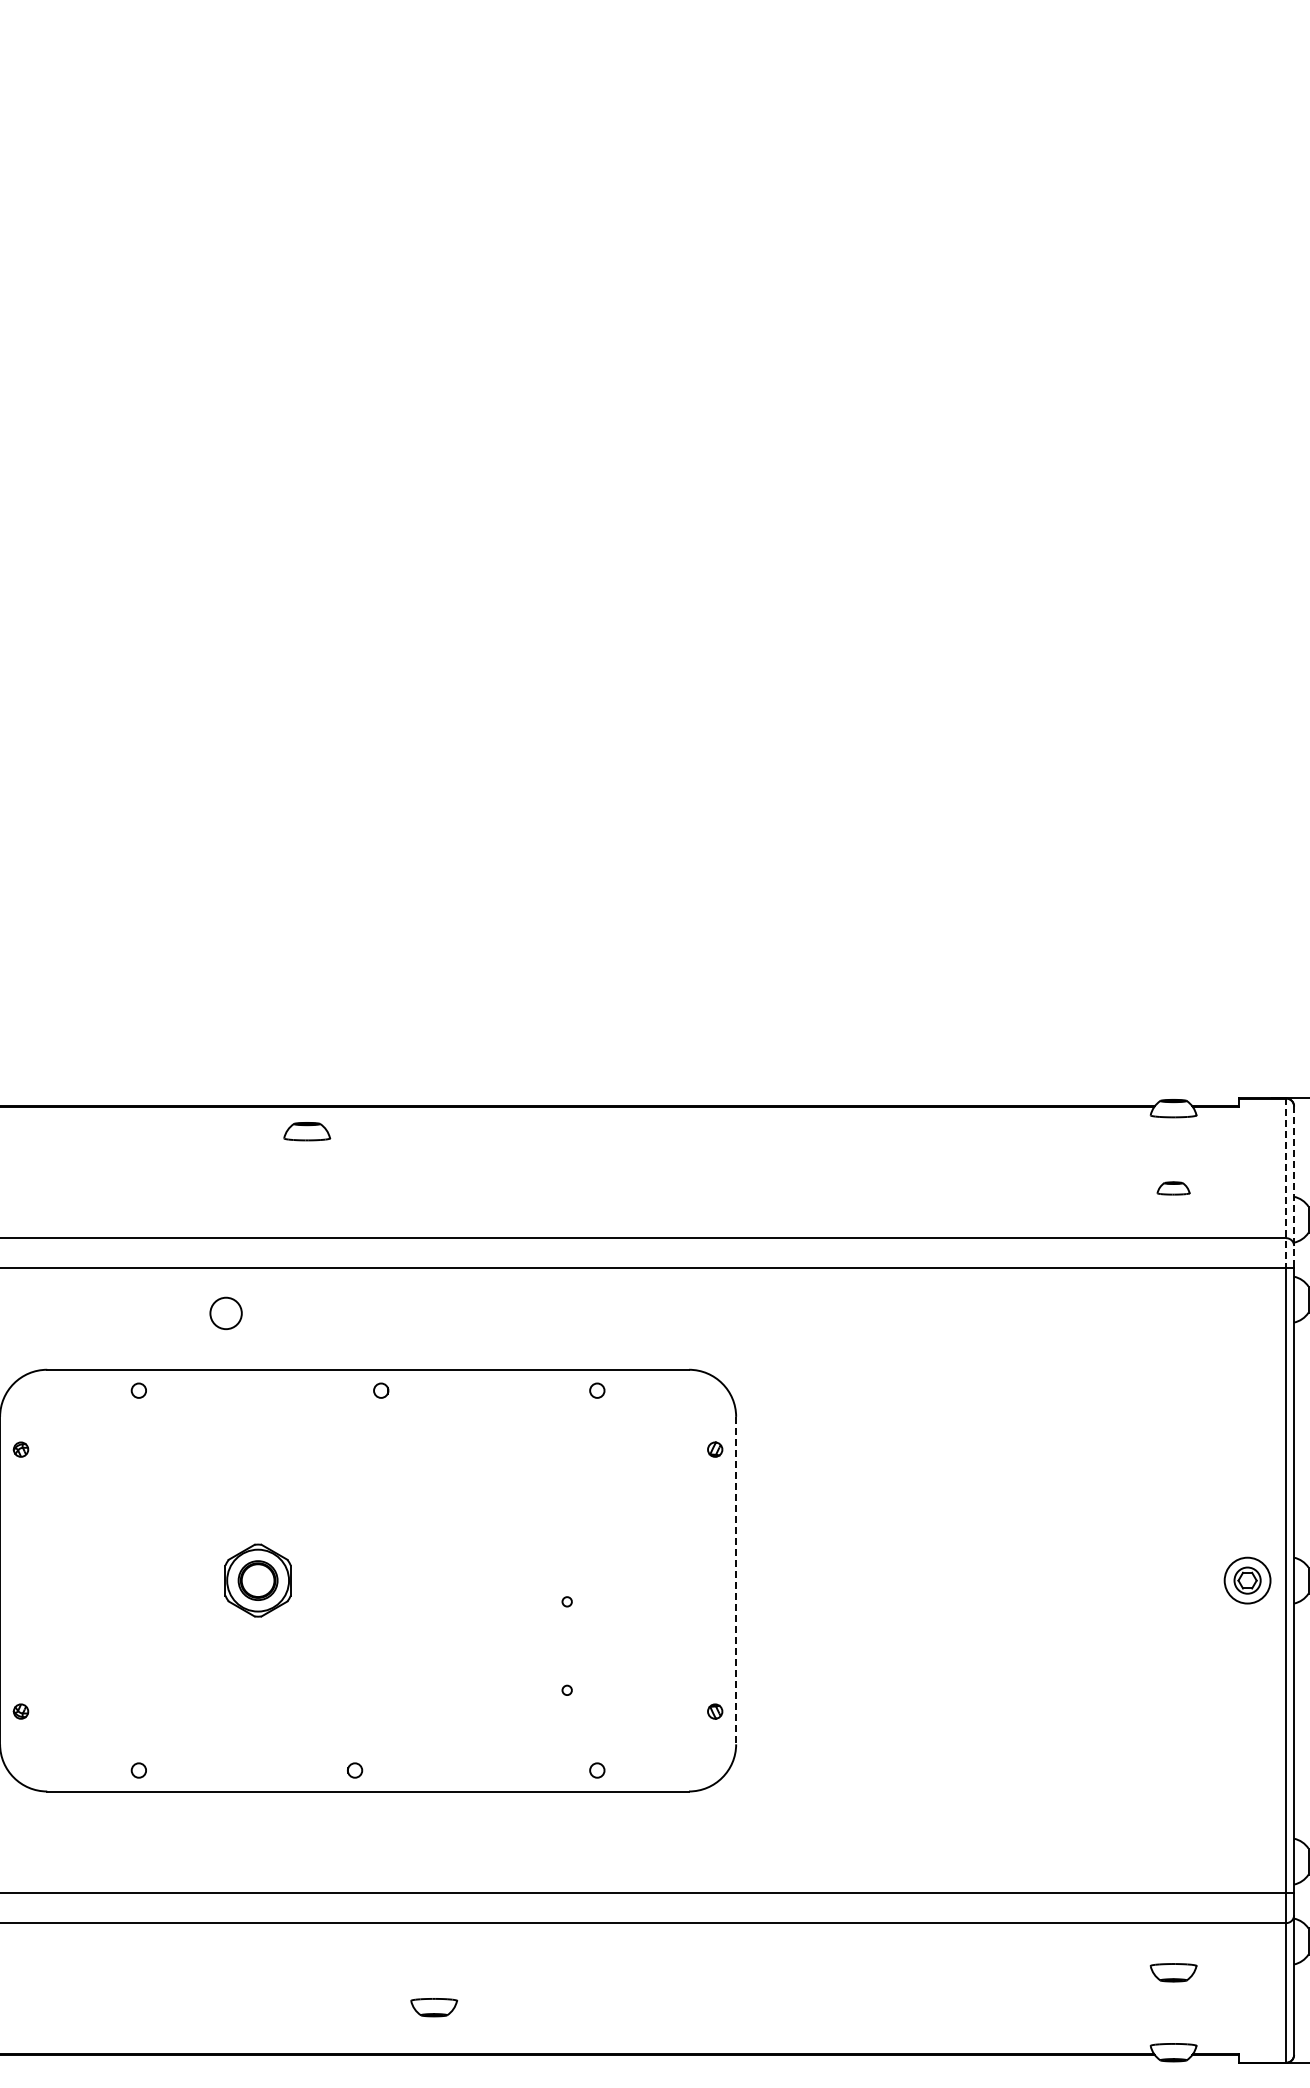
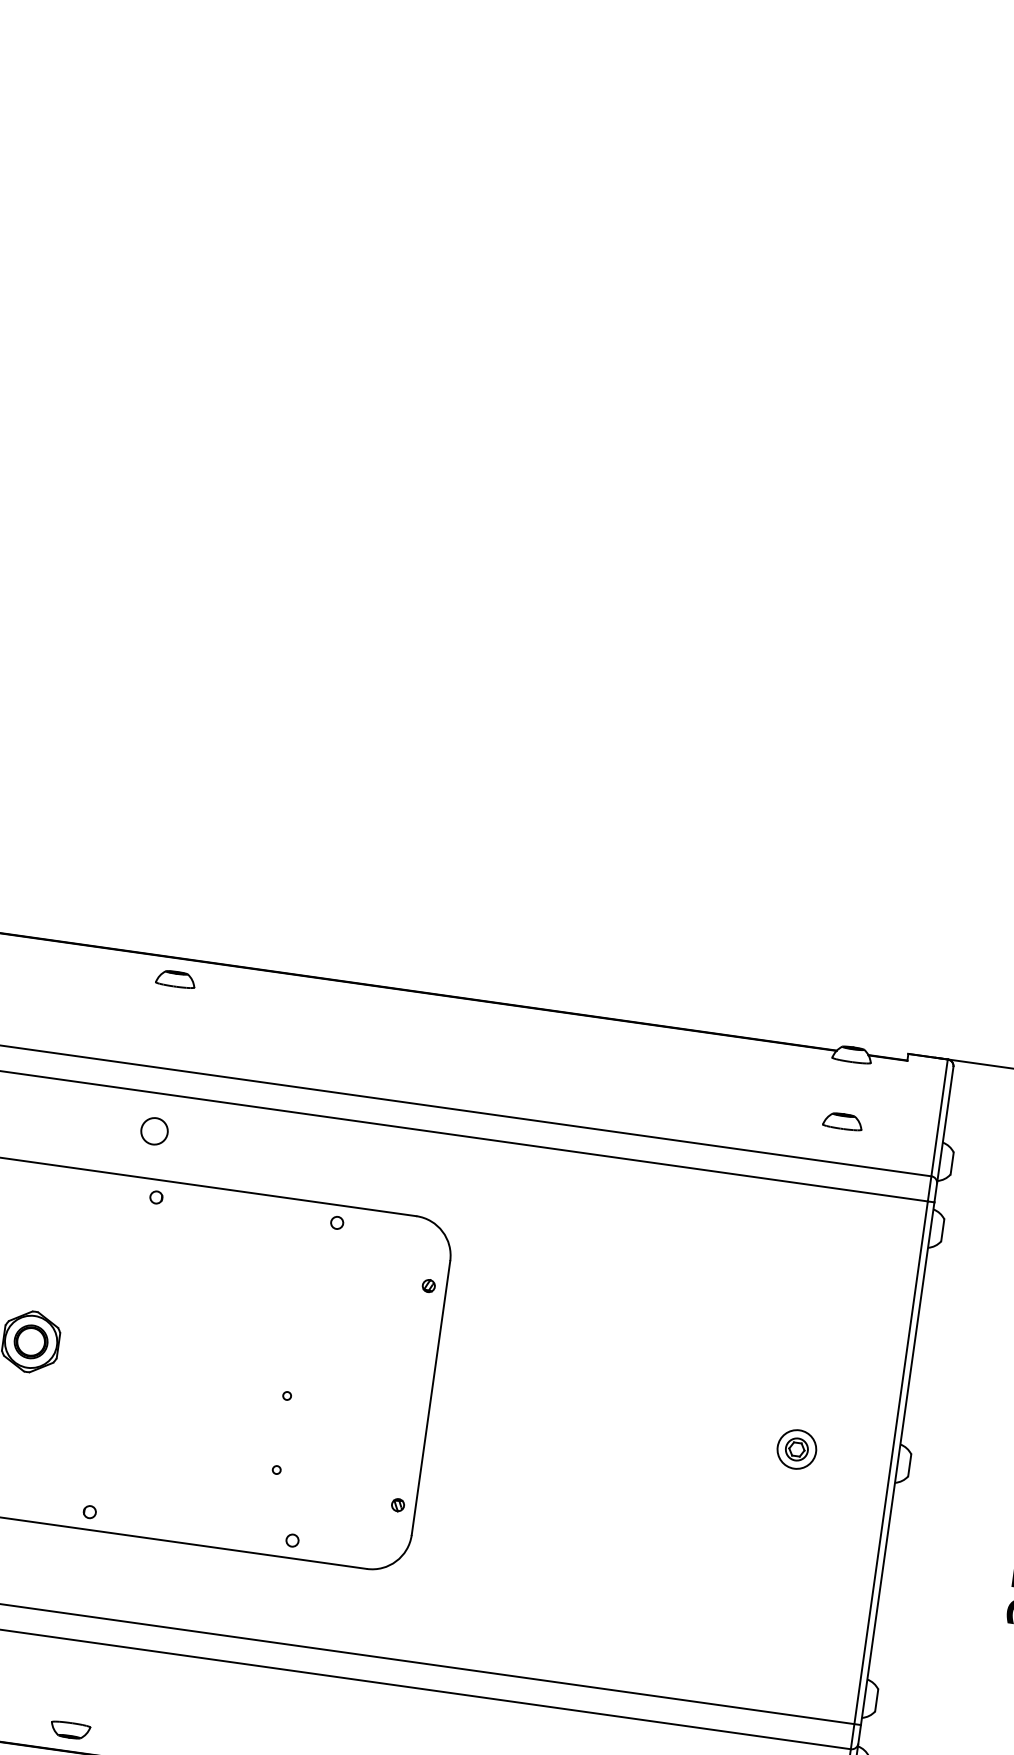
part: (307, 1131) -> (176, 979), moved
line: (1286, 1183) -> (938, 1130), dashed -> solid
line: (1294, 1187) -> (944, 1134), dashed -> solid
part: (1173, 1188) -> (842, 1121), size x1.43
circle: (225, 1313) -> (154, 1131), moved
line: (736, 1580) -> (431, 1398), dashed -> solid
part: (1247, 1580) -> (796, 1449), moved
part: (434, 2007) -> (70, 1730), moved

